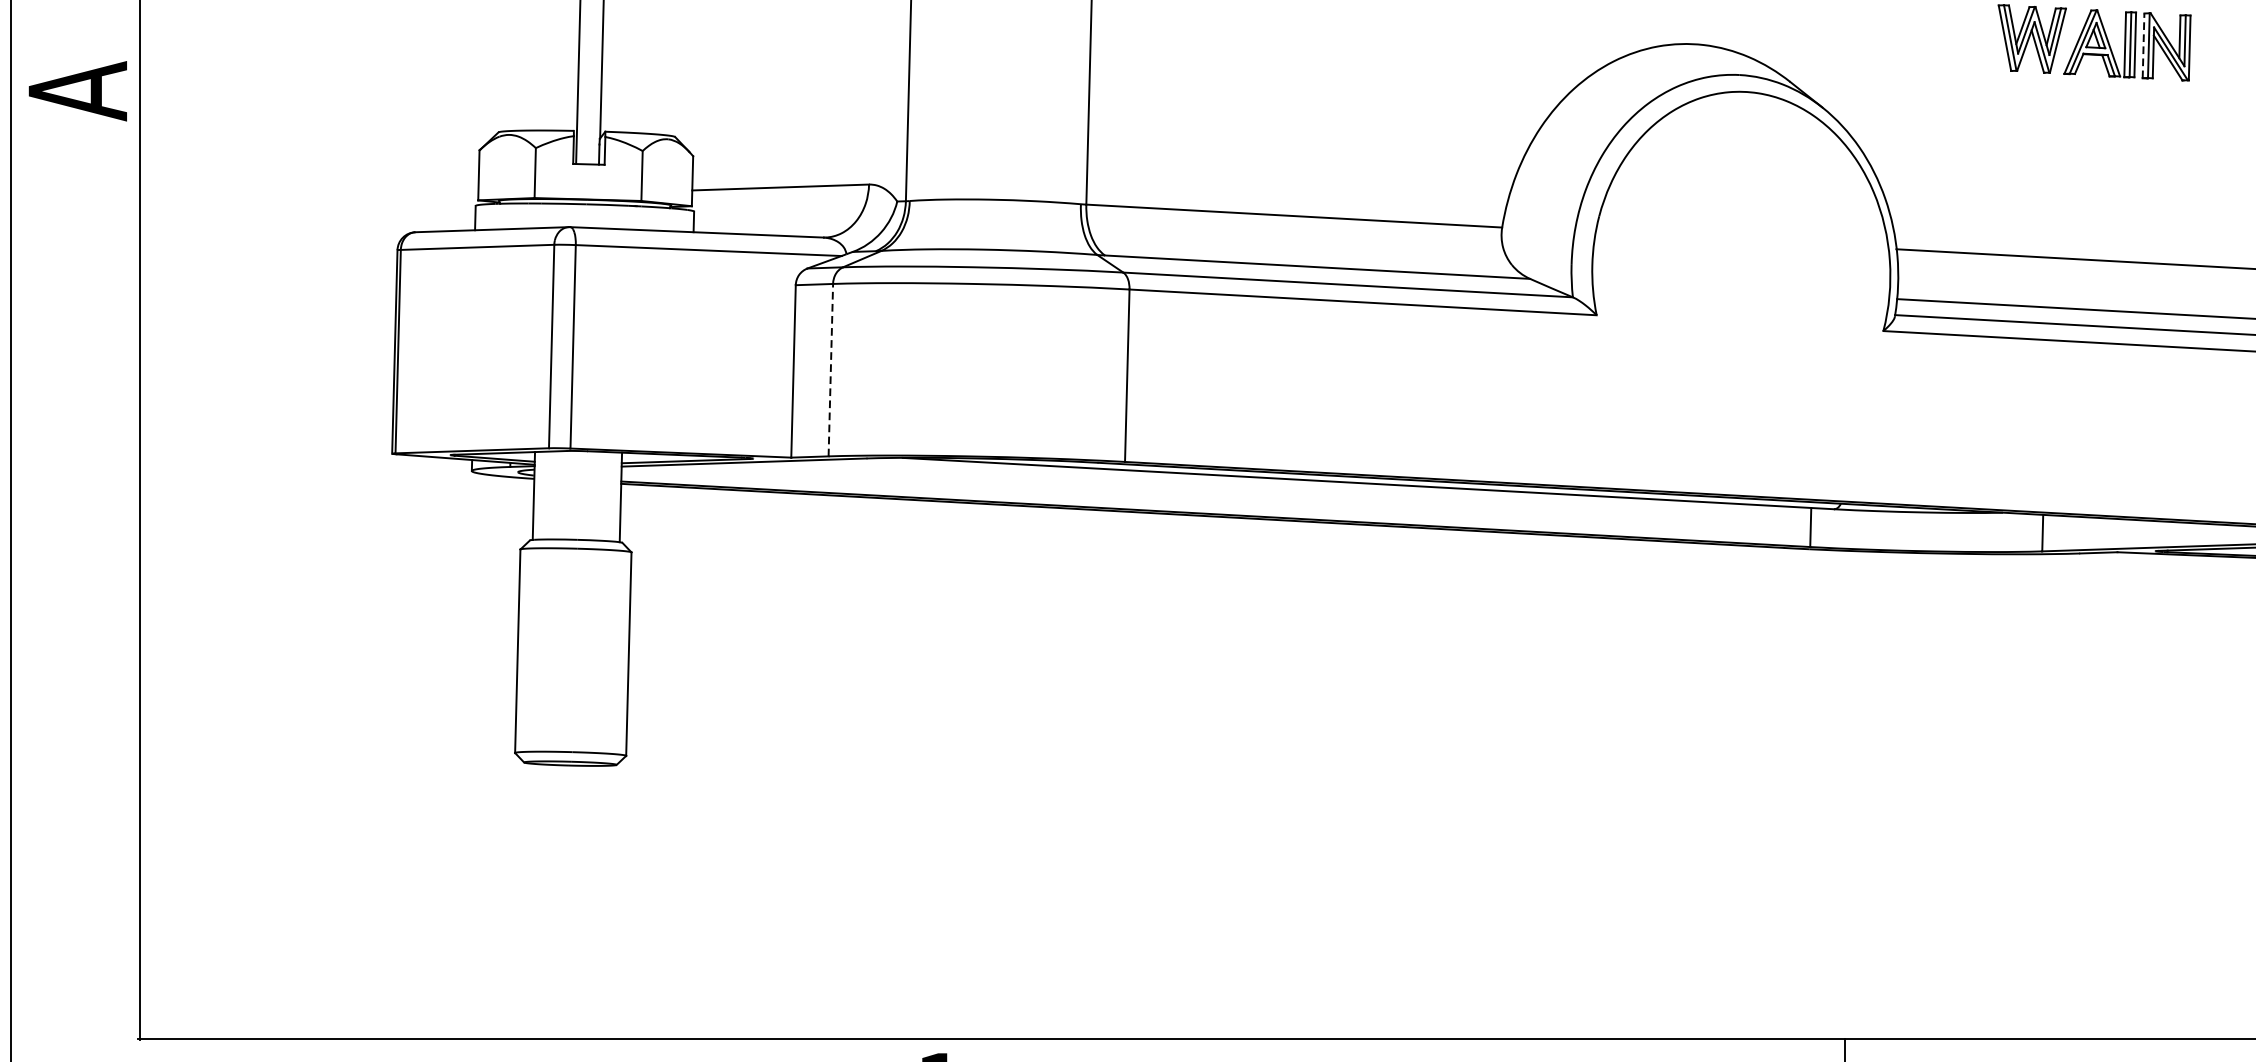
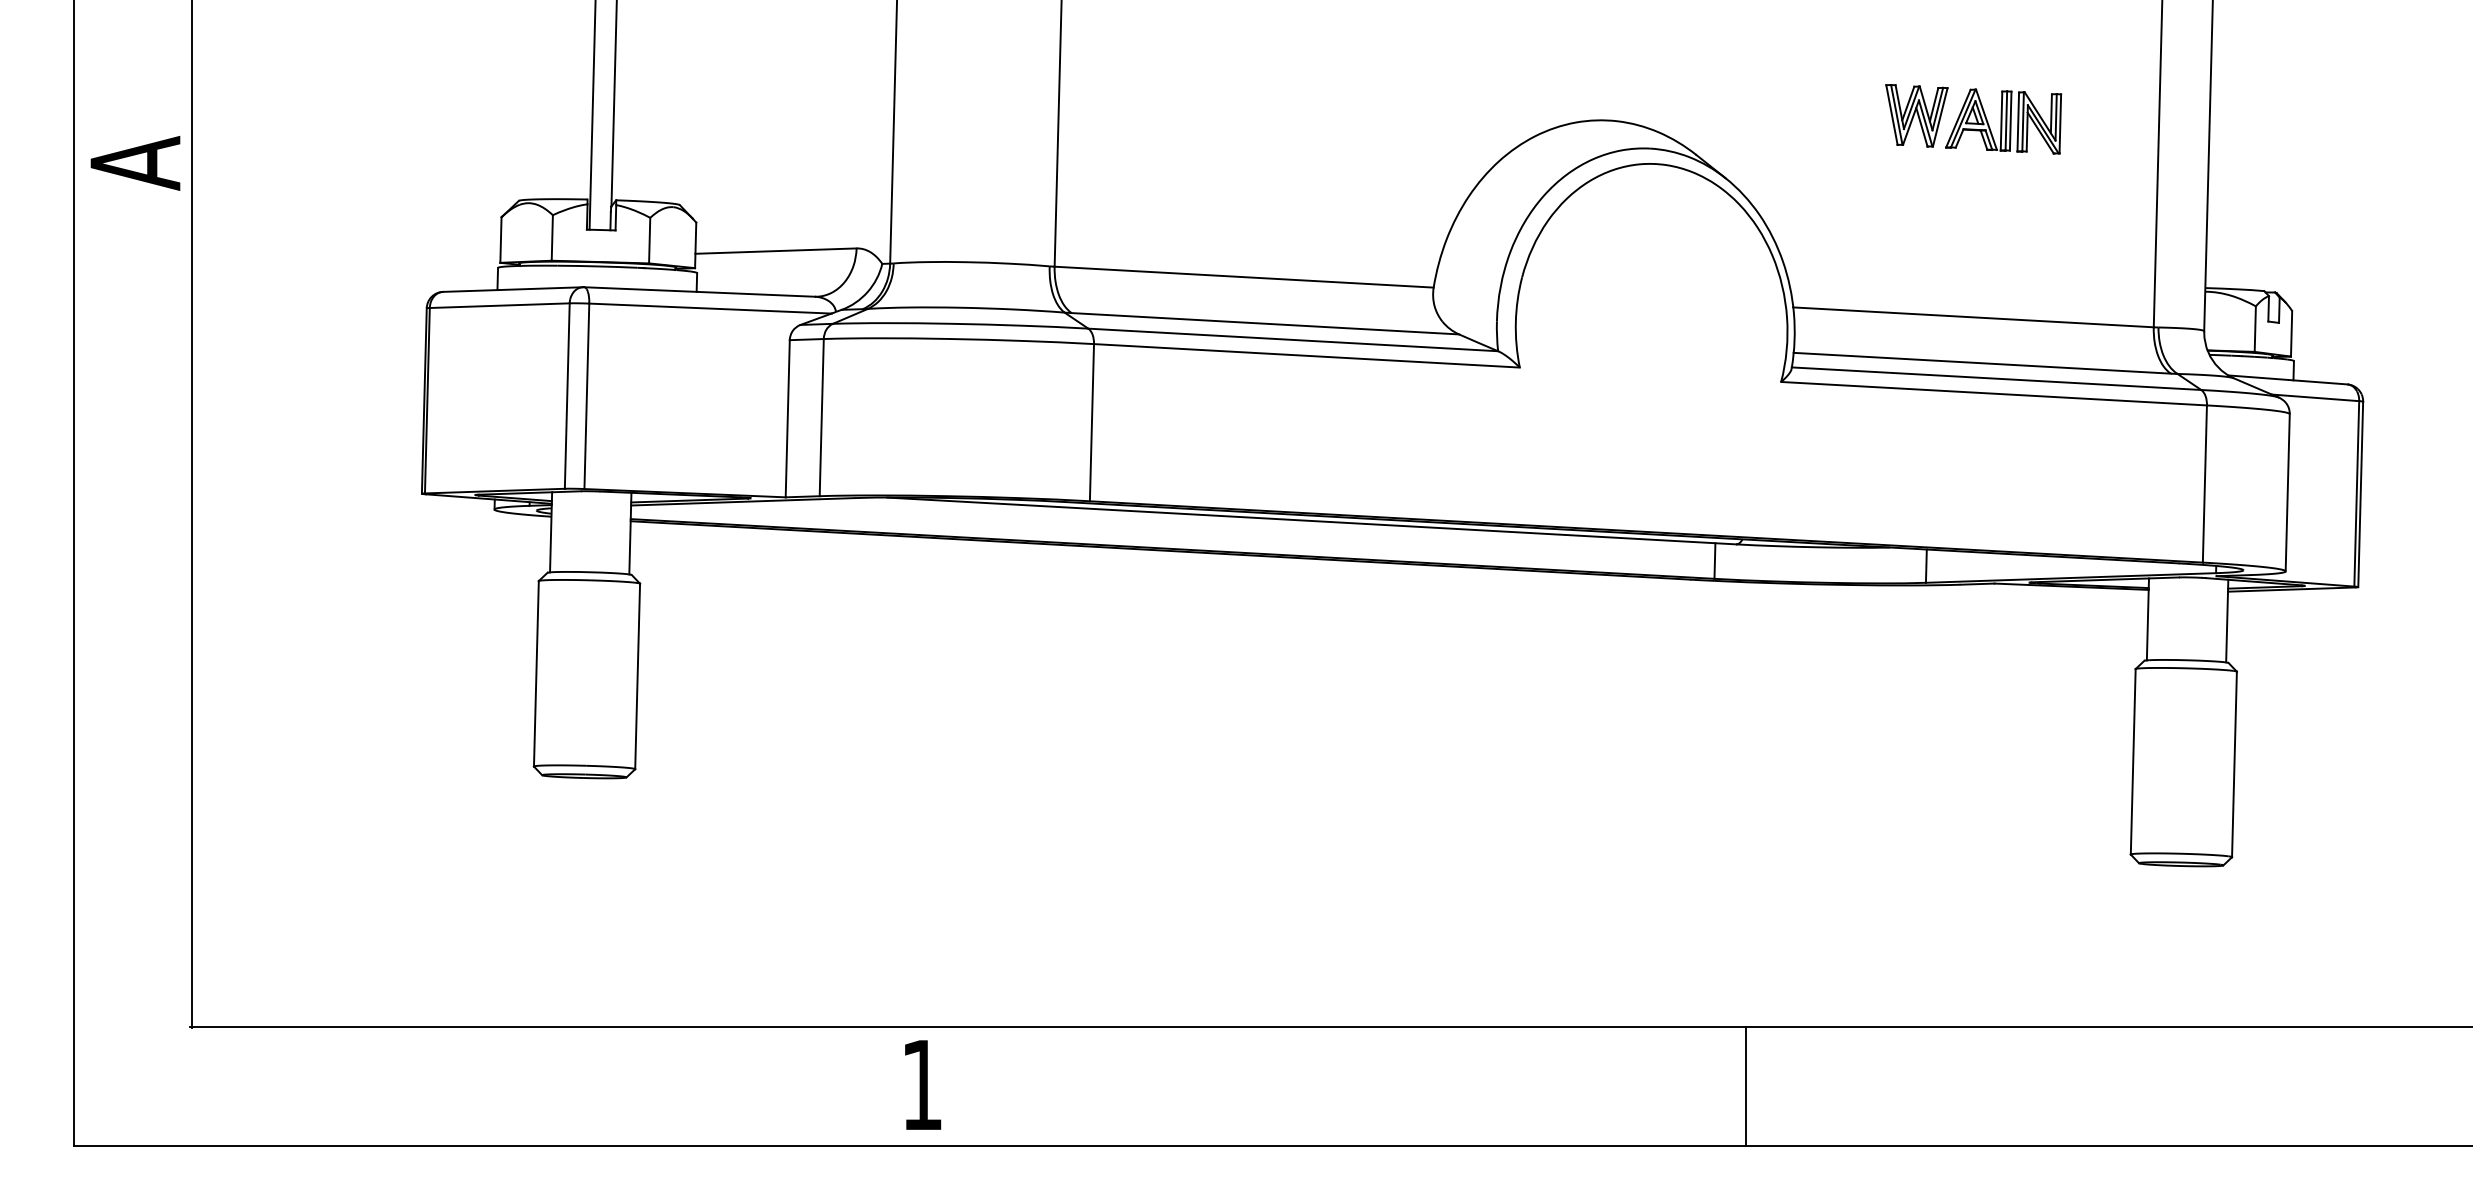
line: (2143, 46) -> (2018, 122), dashed -> solid
line: (830, 370) -> (821, 417), dashed -> solid

